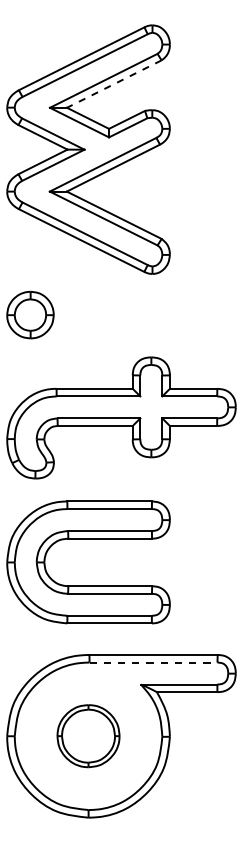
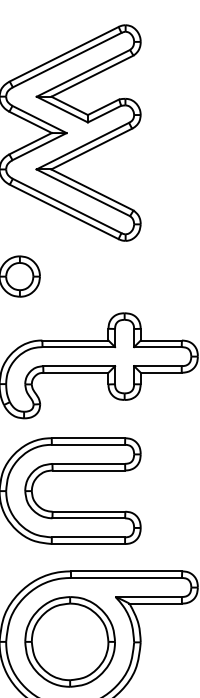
line: (114, 84) -> (92, 76), dashed -> solid
line: (153, 662) -> (126, 577), dashed -> solid
part: (88, 735) -> (70, 641), size x1.67

